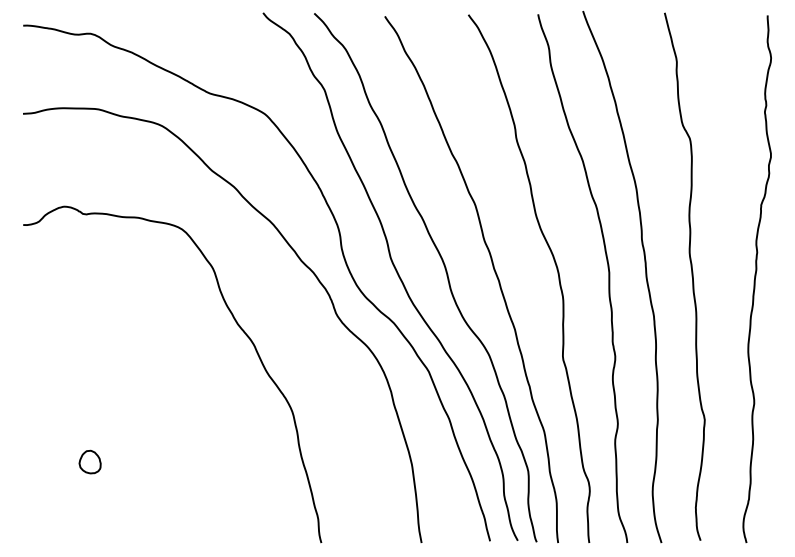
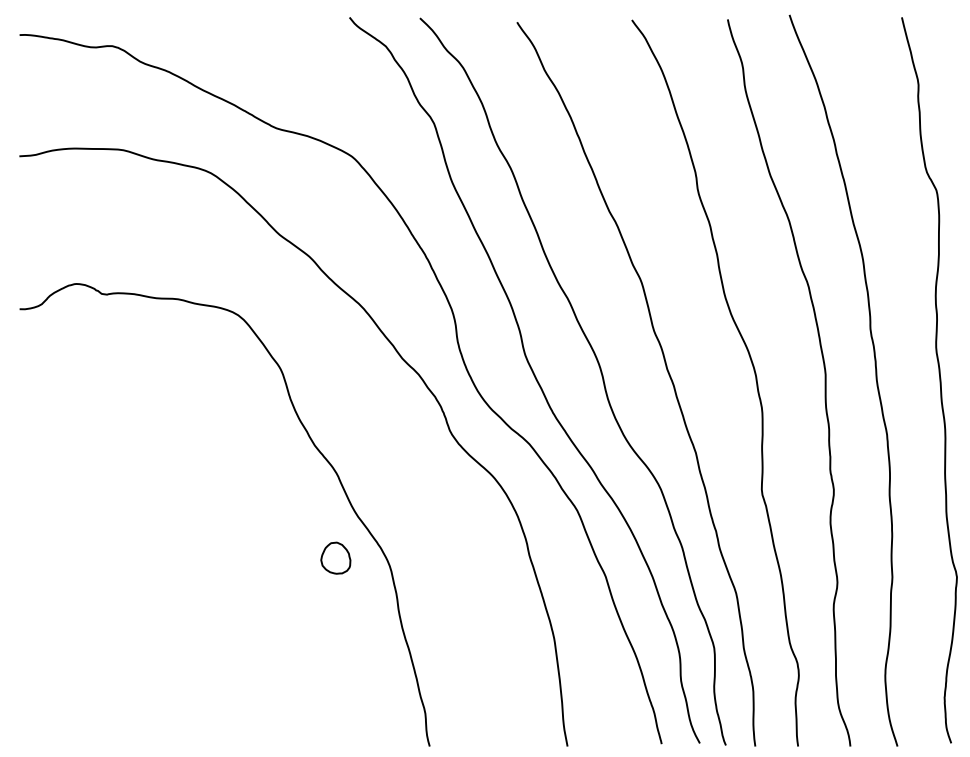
part: (89, 461) -> (334, 557), moved

